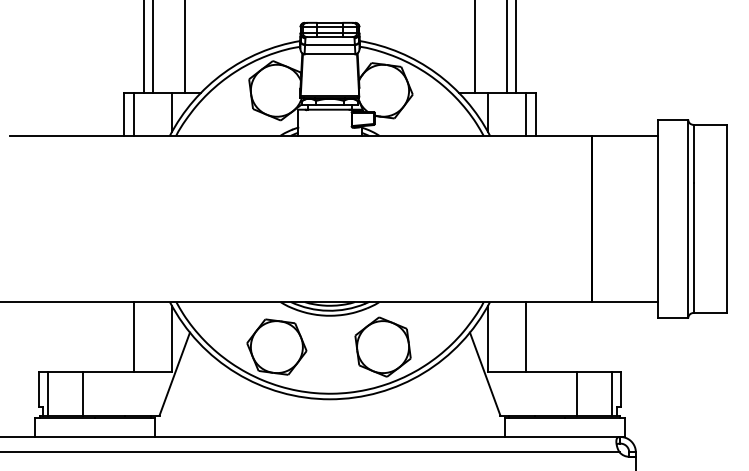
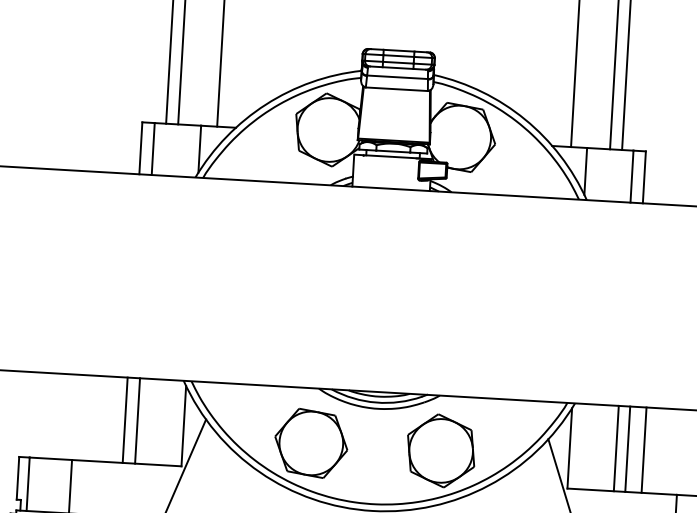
line: (124, 336) -> (125, 419), added
line: (535, 336) -> (628, 448), added
line: (548, 336) -> (644, 449), added

